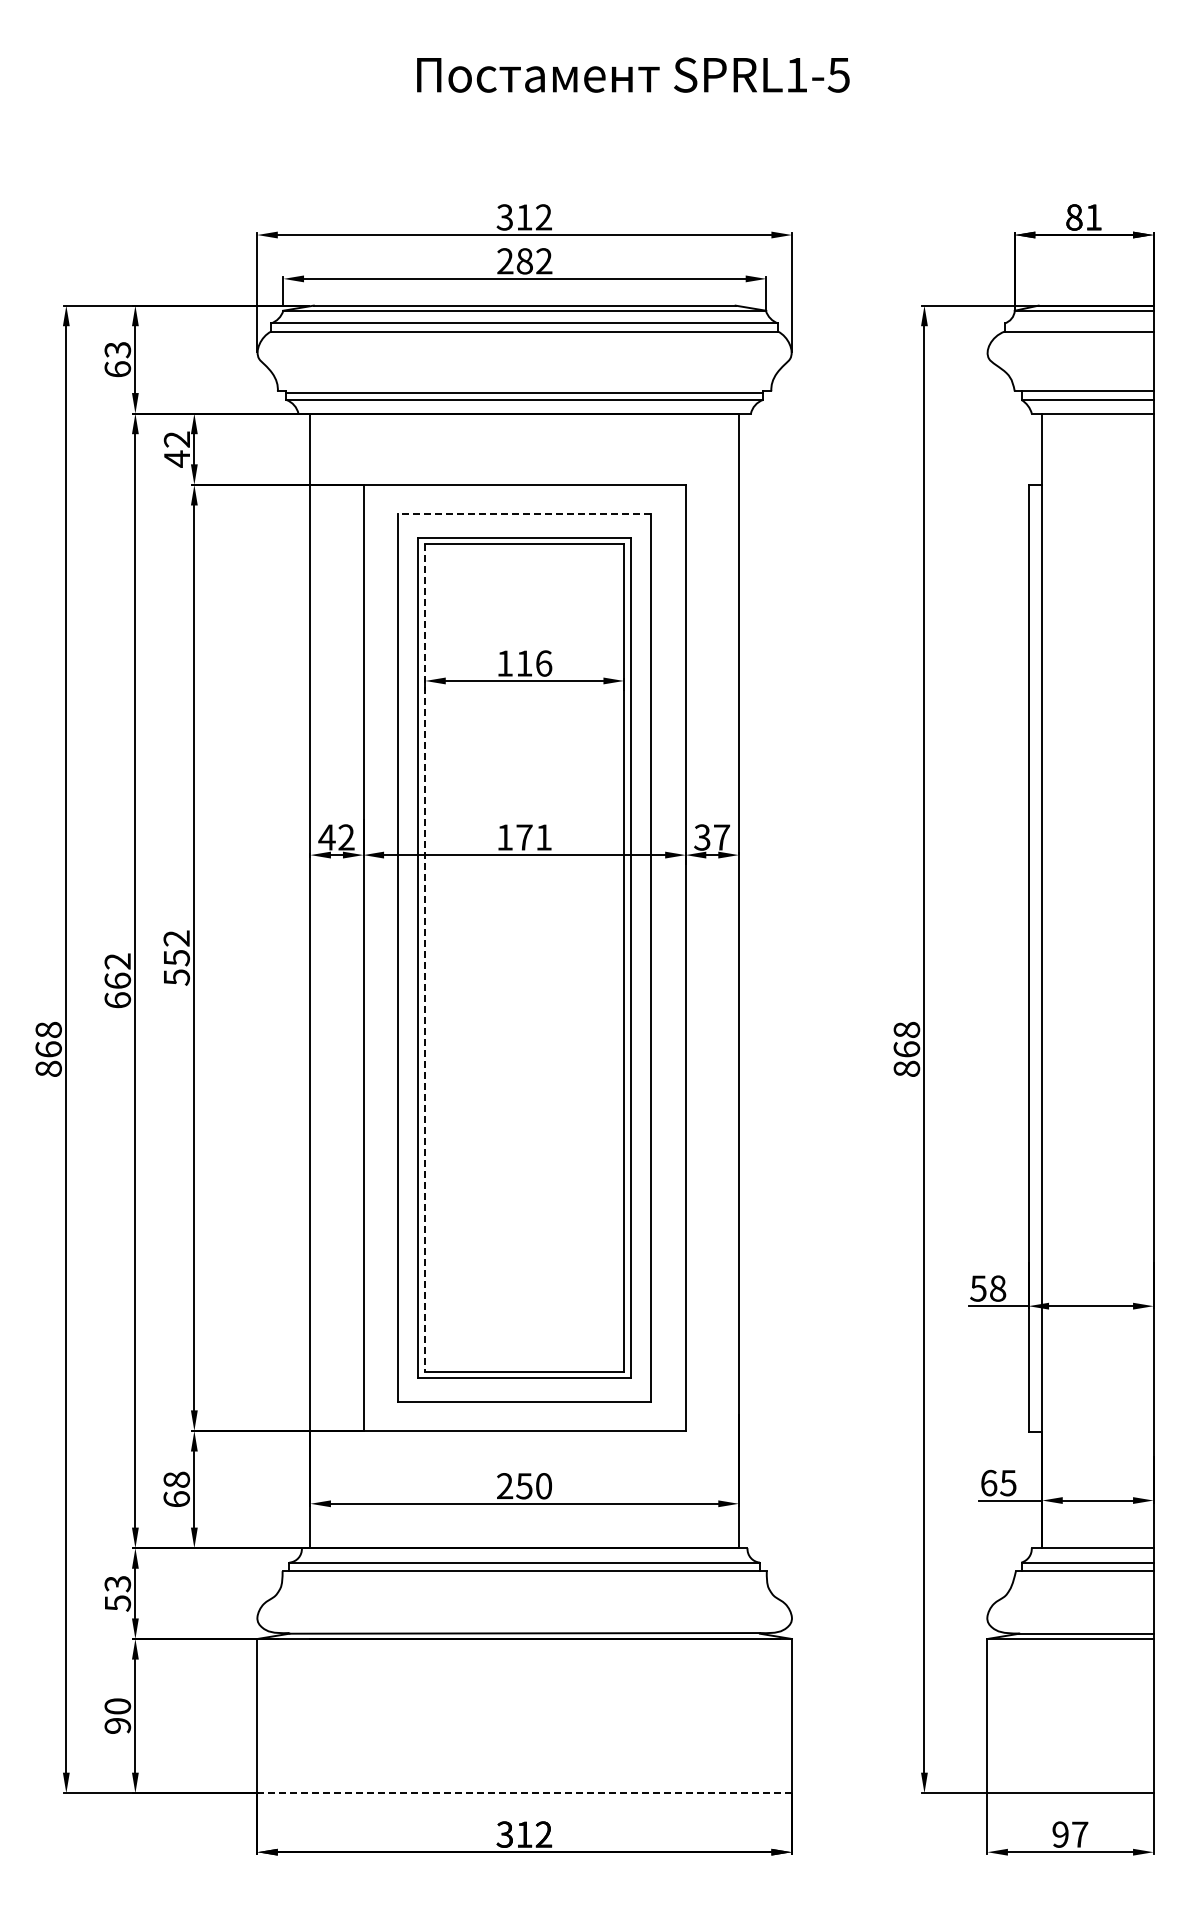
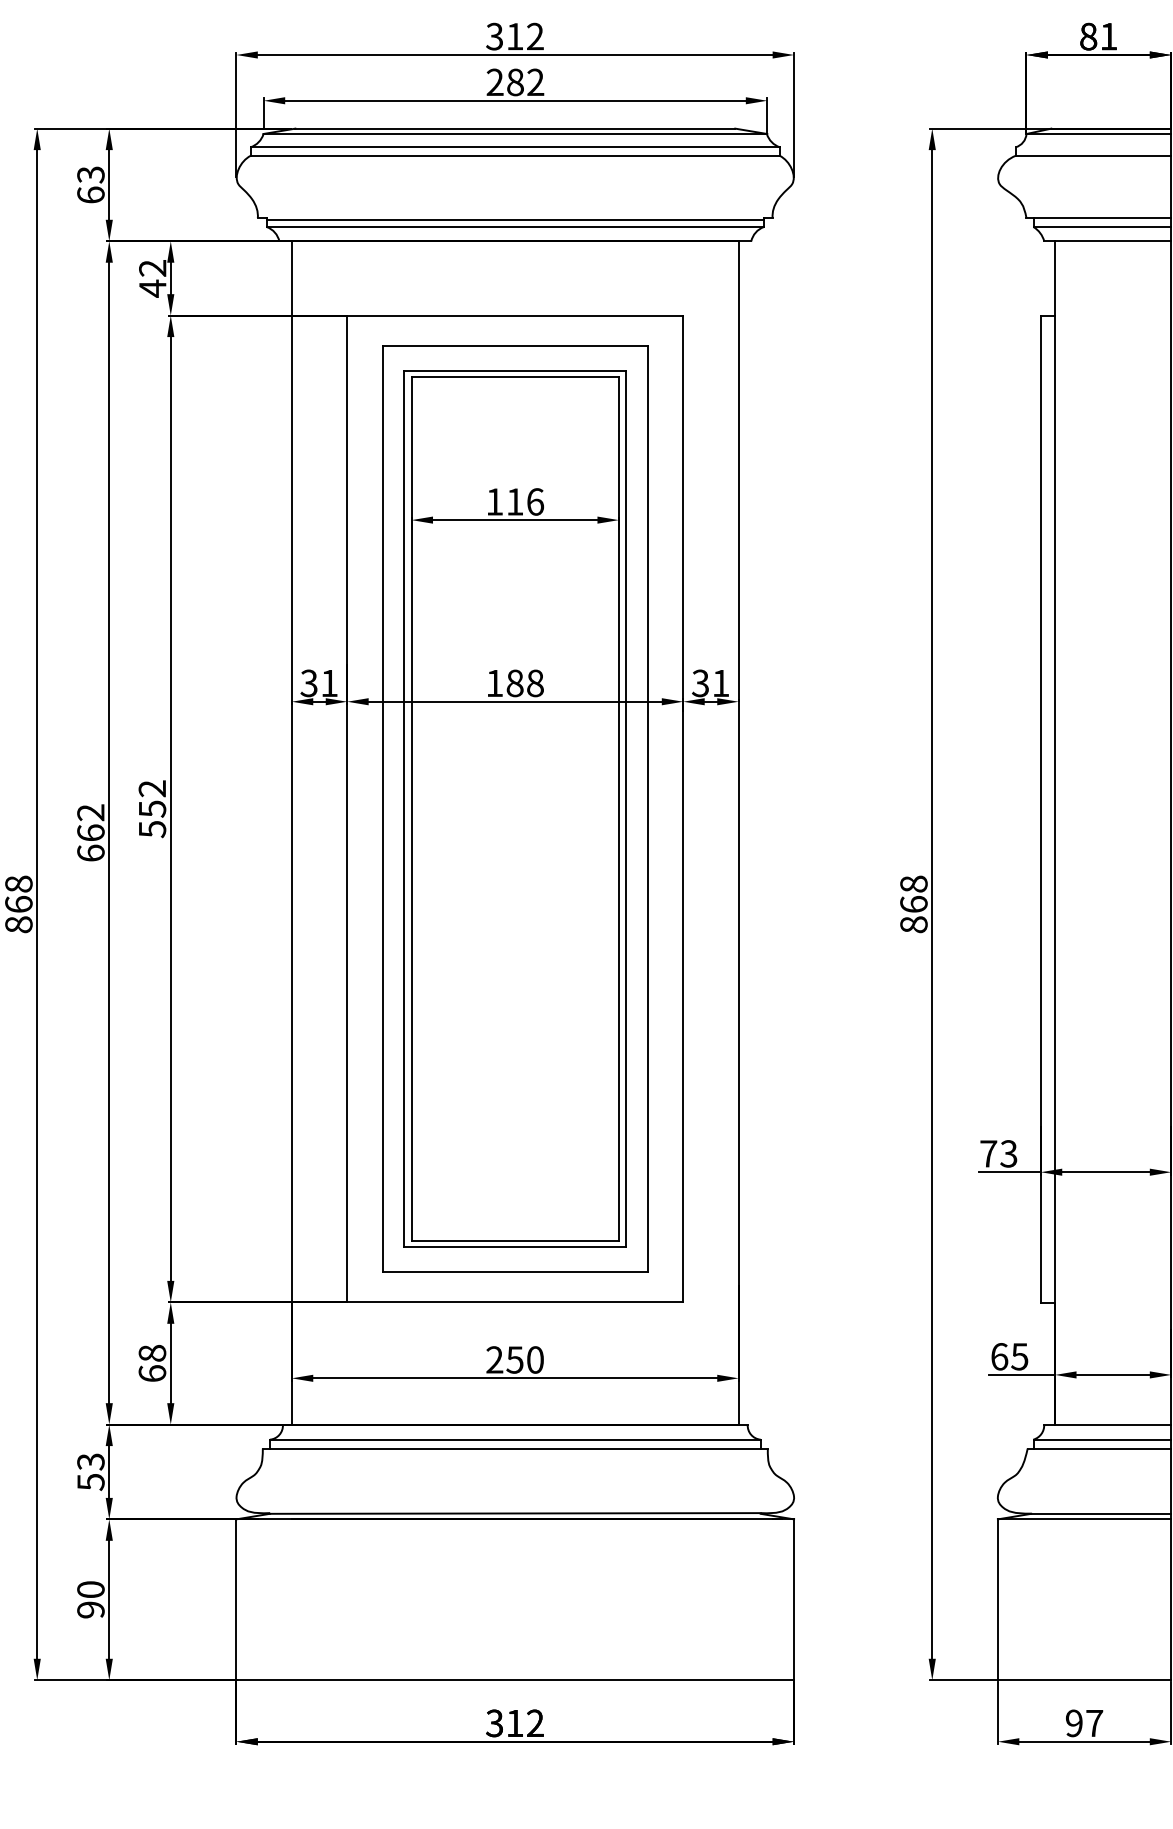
line: (524, 514) -> (515, 346), dashed -> solid
text: (336, 837) -> (319, 683), 42 -> 31
text: (534, 837) -> (525, 683), 171 -> 188
text: (722, 837) -> (721, 683), 37 -> 31
line: (425, 957) -> (411, 808), dashed -> solid
text: (988, 1288) -> (999, 1153), 58 -> 73
line: (525, 1793) -> (516, 1680), dashed -> solid

